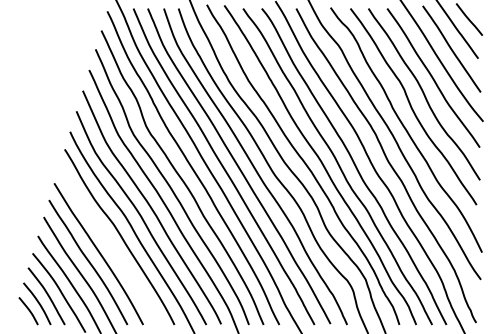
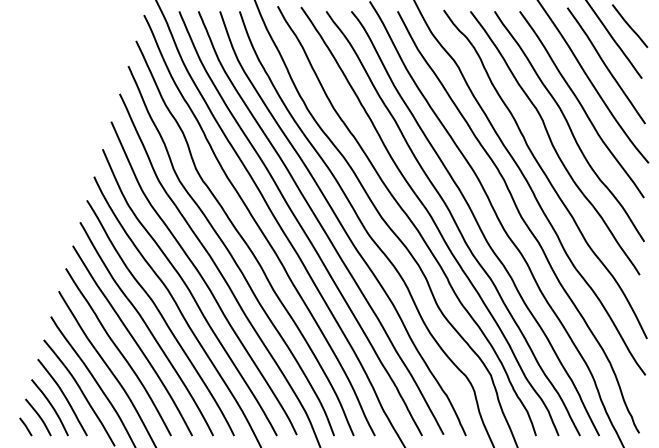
curve: (109, 244) -> (147, 328), added
line: (18, 317) -> (25, 426), added

